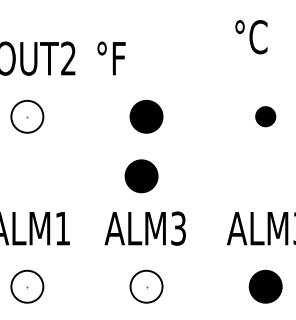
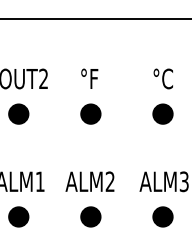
text: (250, 36) -> (162, 78), moved
text: (111, 57) -> (89, 78), moved
fill: (26, 115) -> (18, 113), added
part: (264, 115) -> (162, 113), size x1.67
part: (140, 175) -> (87, 149), removed
text: (177, 228) -> (109, 181), ALM3 -> ALM2
fill: (26, 285) -> (18, 216), added
fill: (145, 285) -> (90, 216), added

